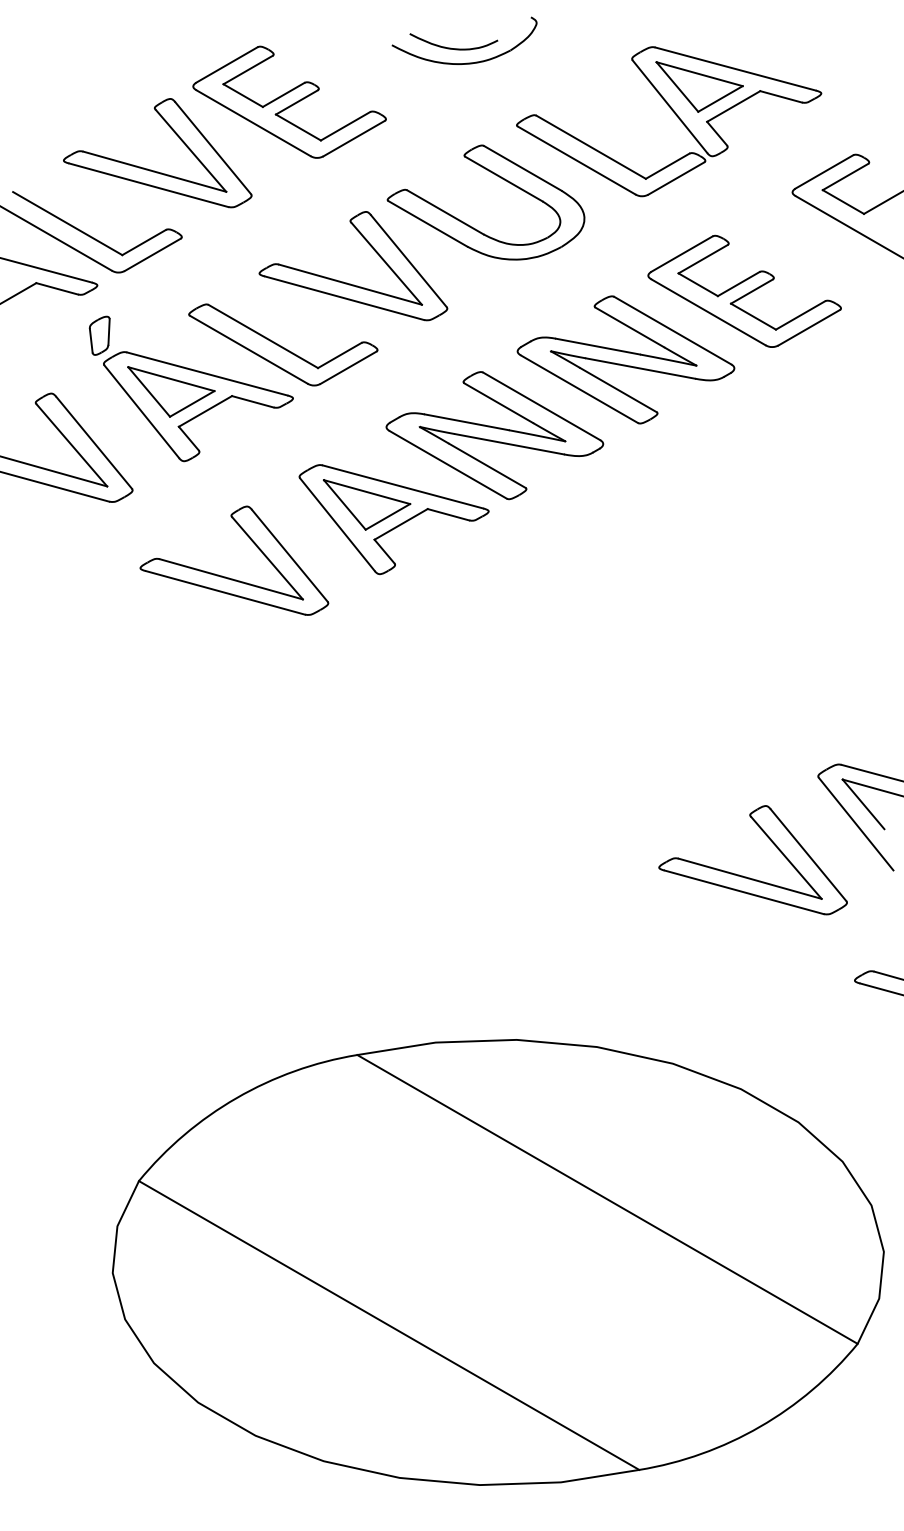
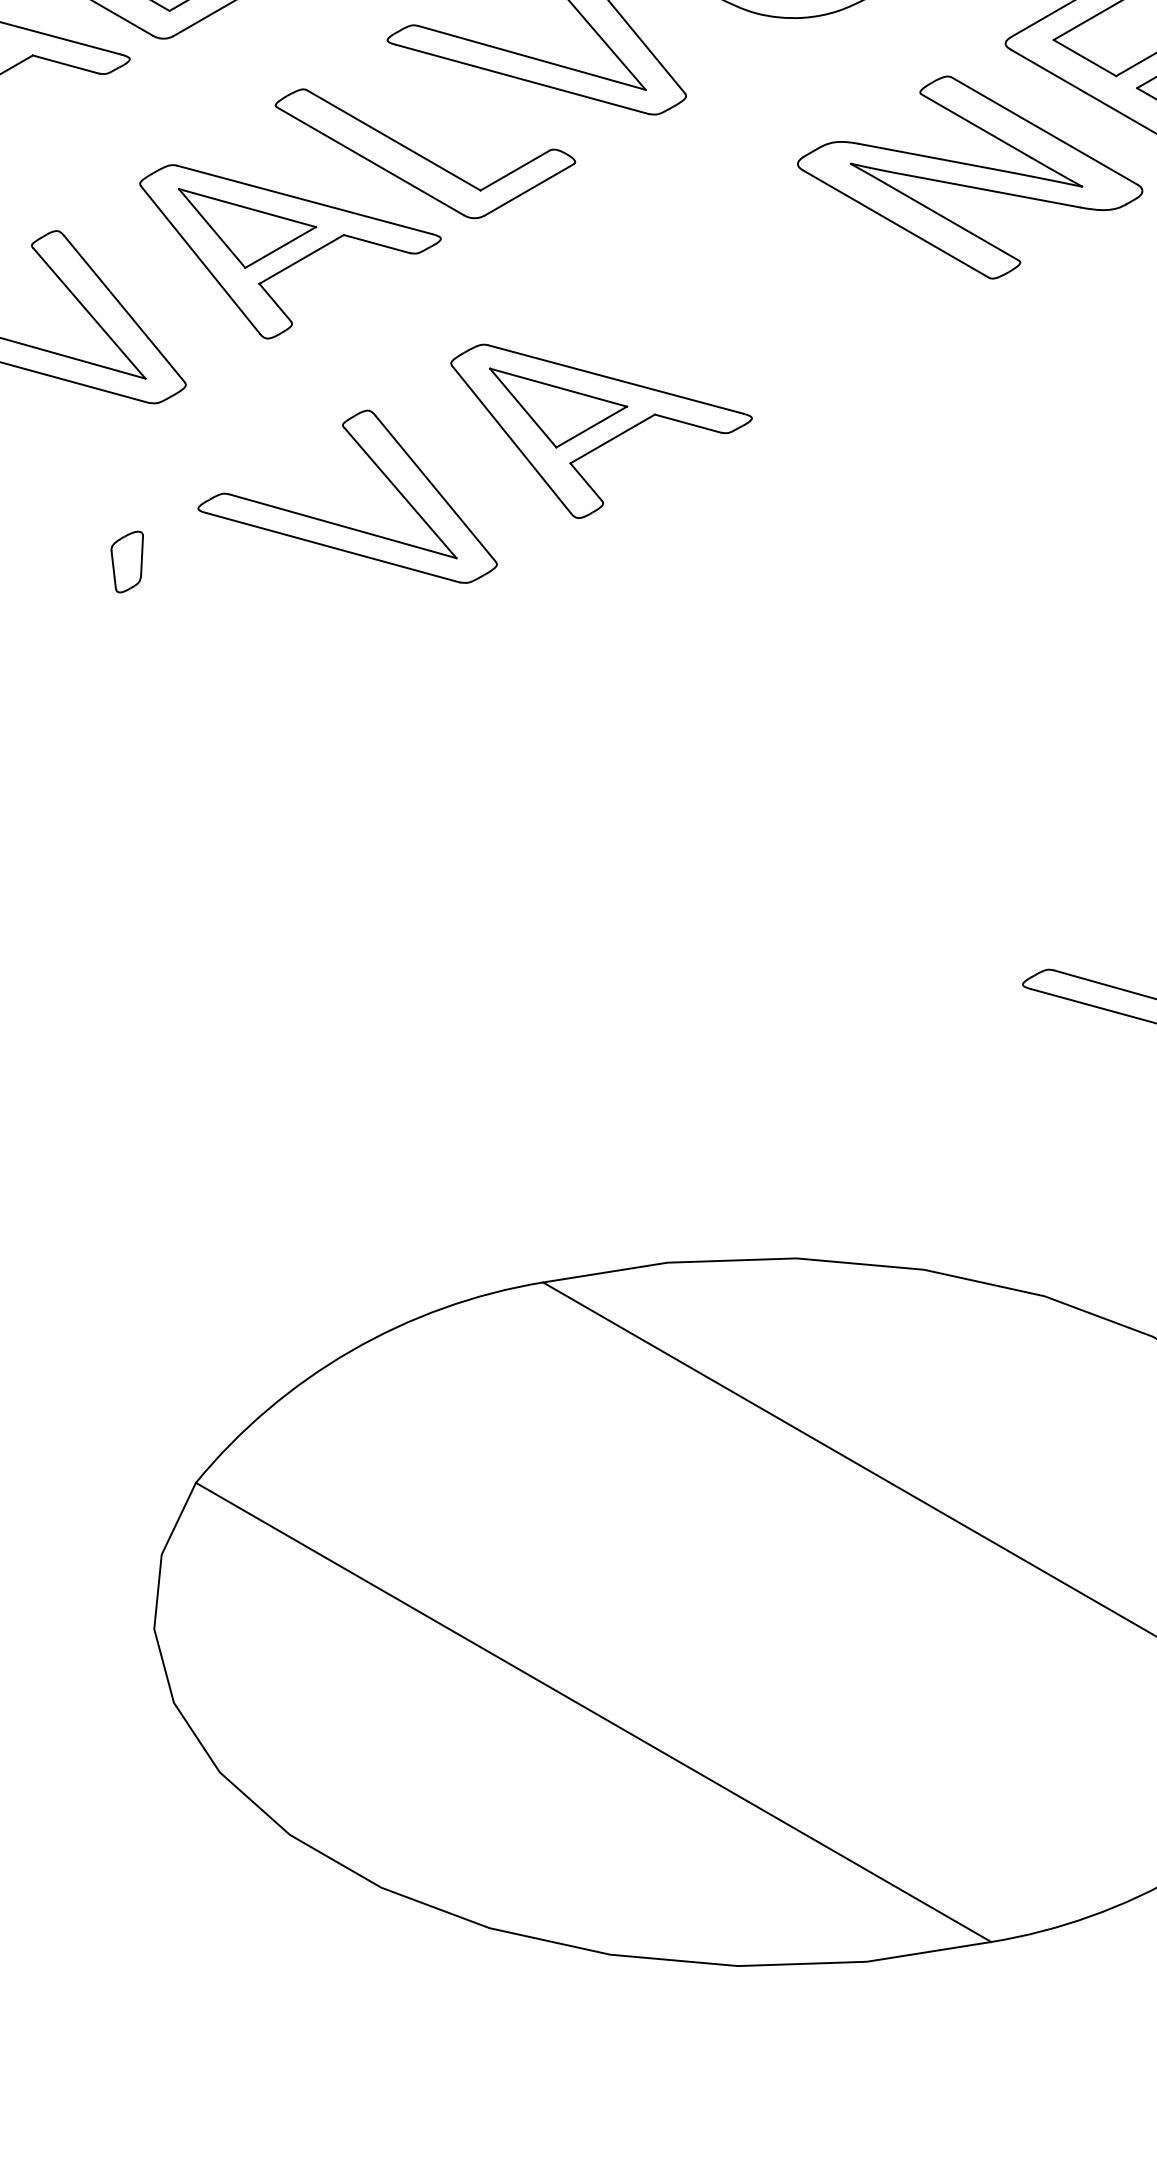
part: (99, 335) -> (126, 561), moved
part: (494, 435) -> (761, 297), removed

